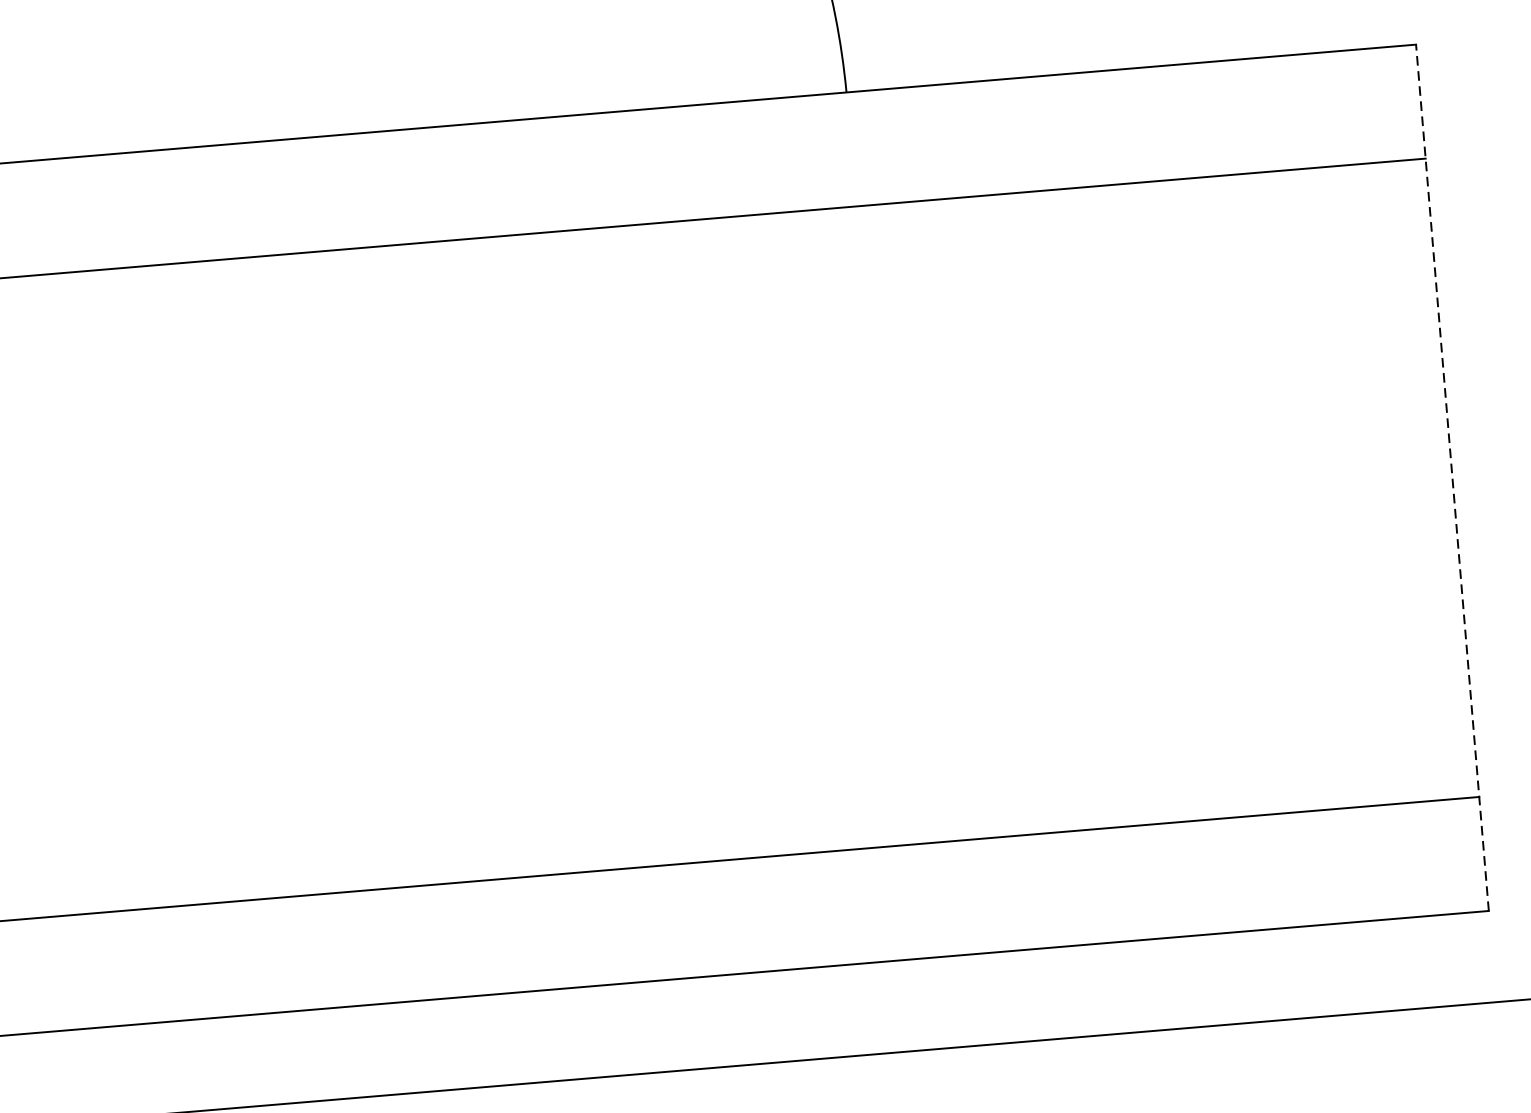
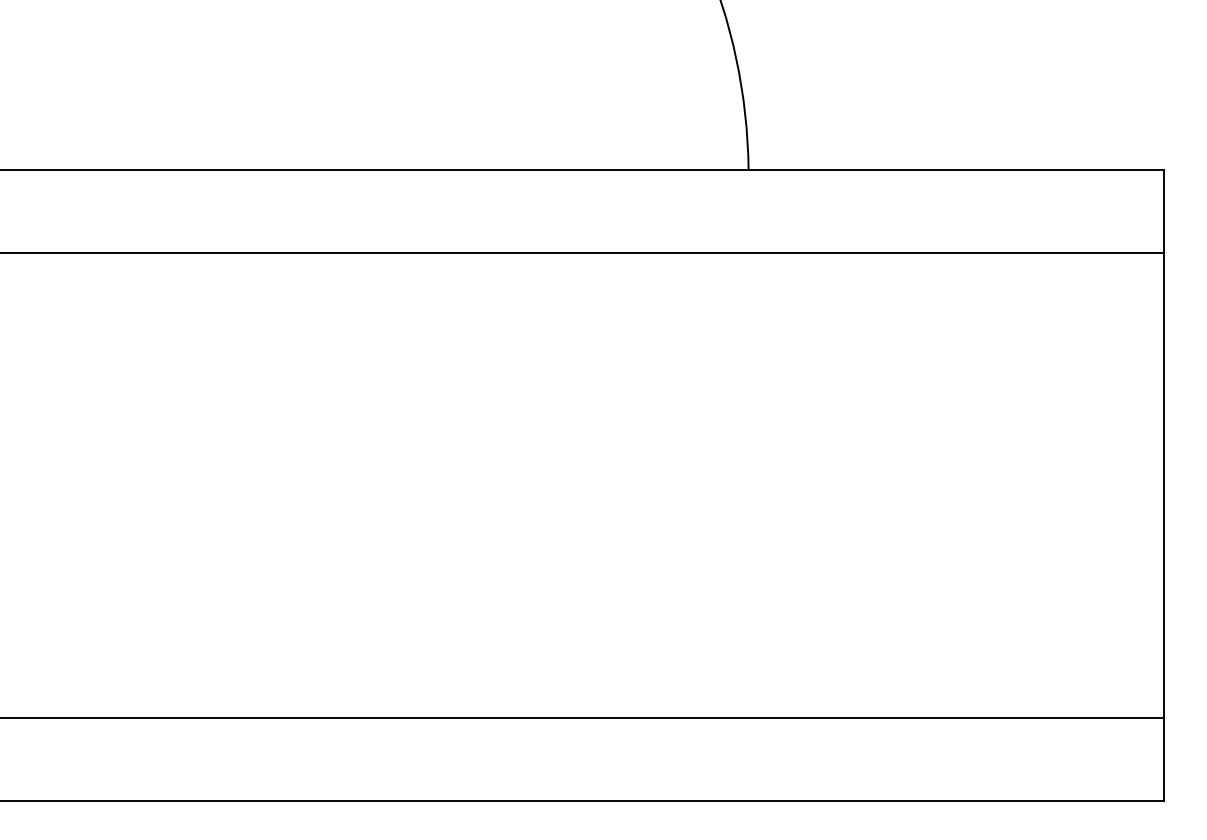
line: (1452, 477) -> (1163, 485), dashed -> solid

